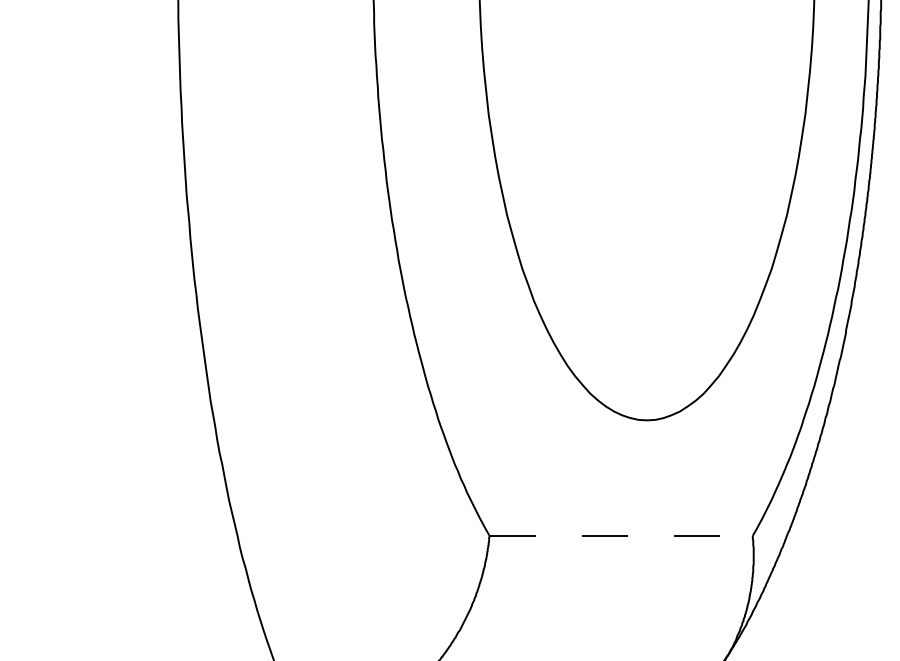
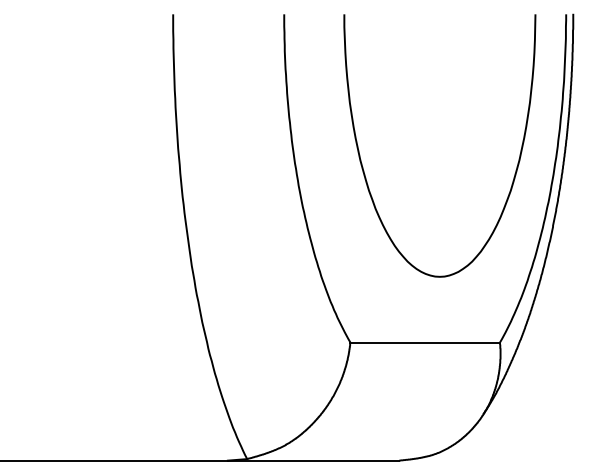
line: (621, 535) -> (425, 342), dashed -> solid

